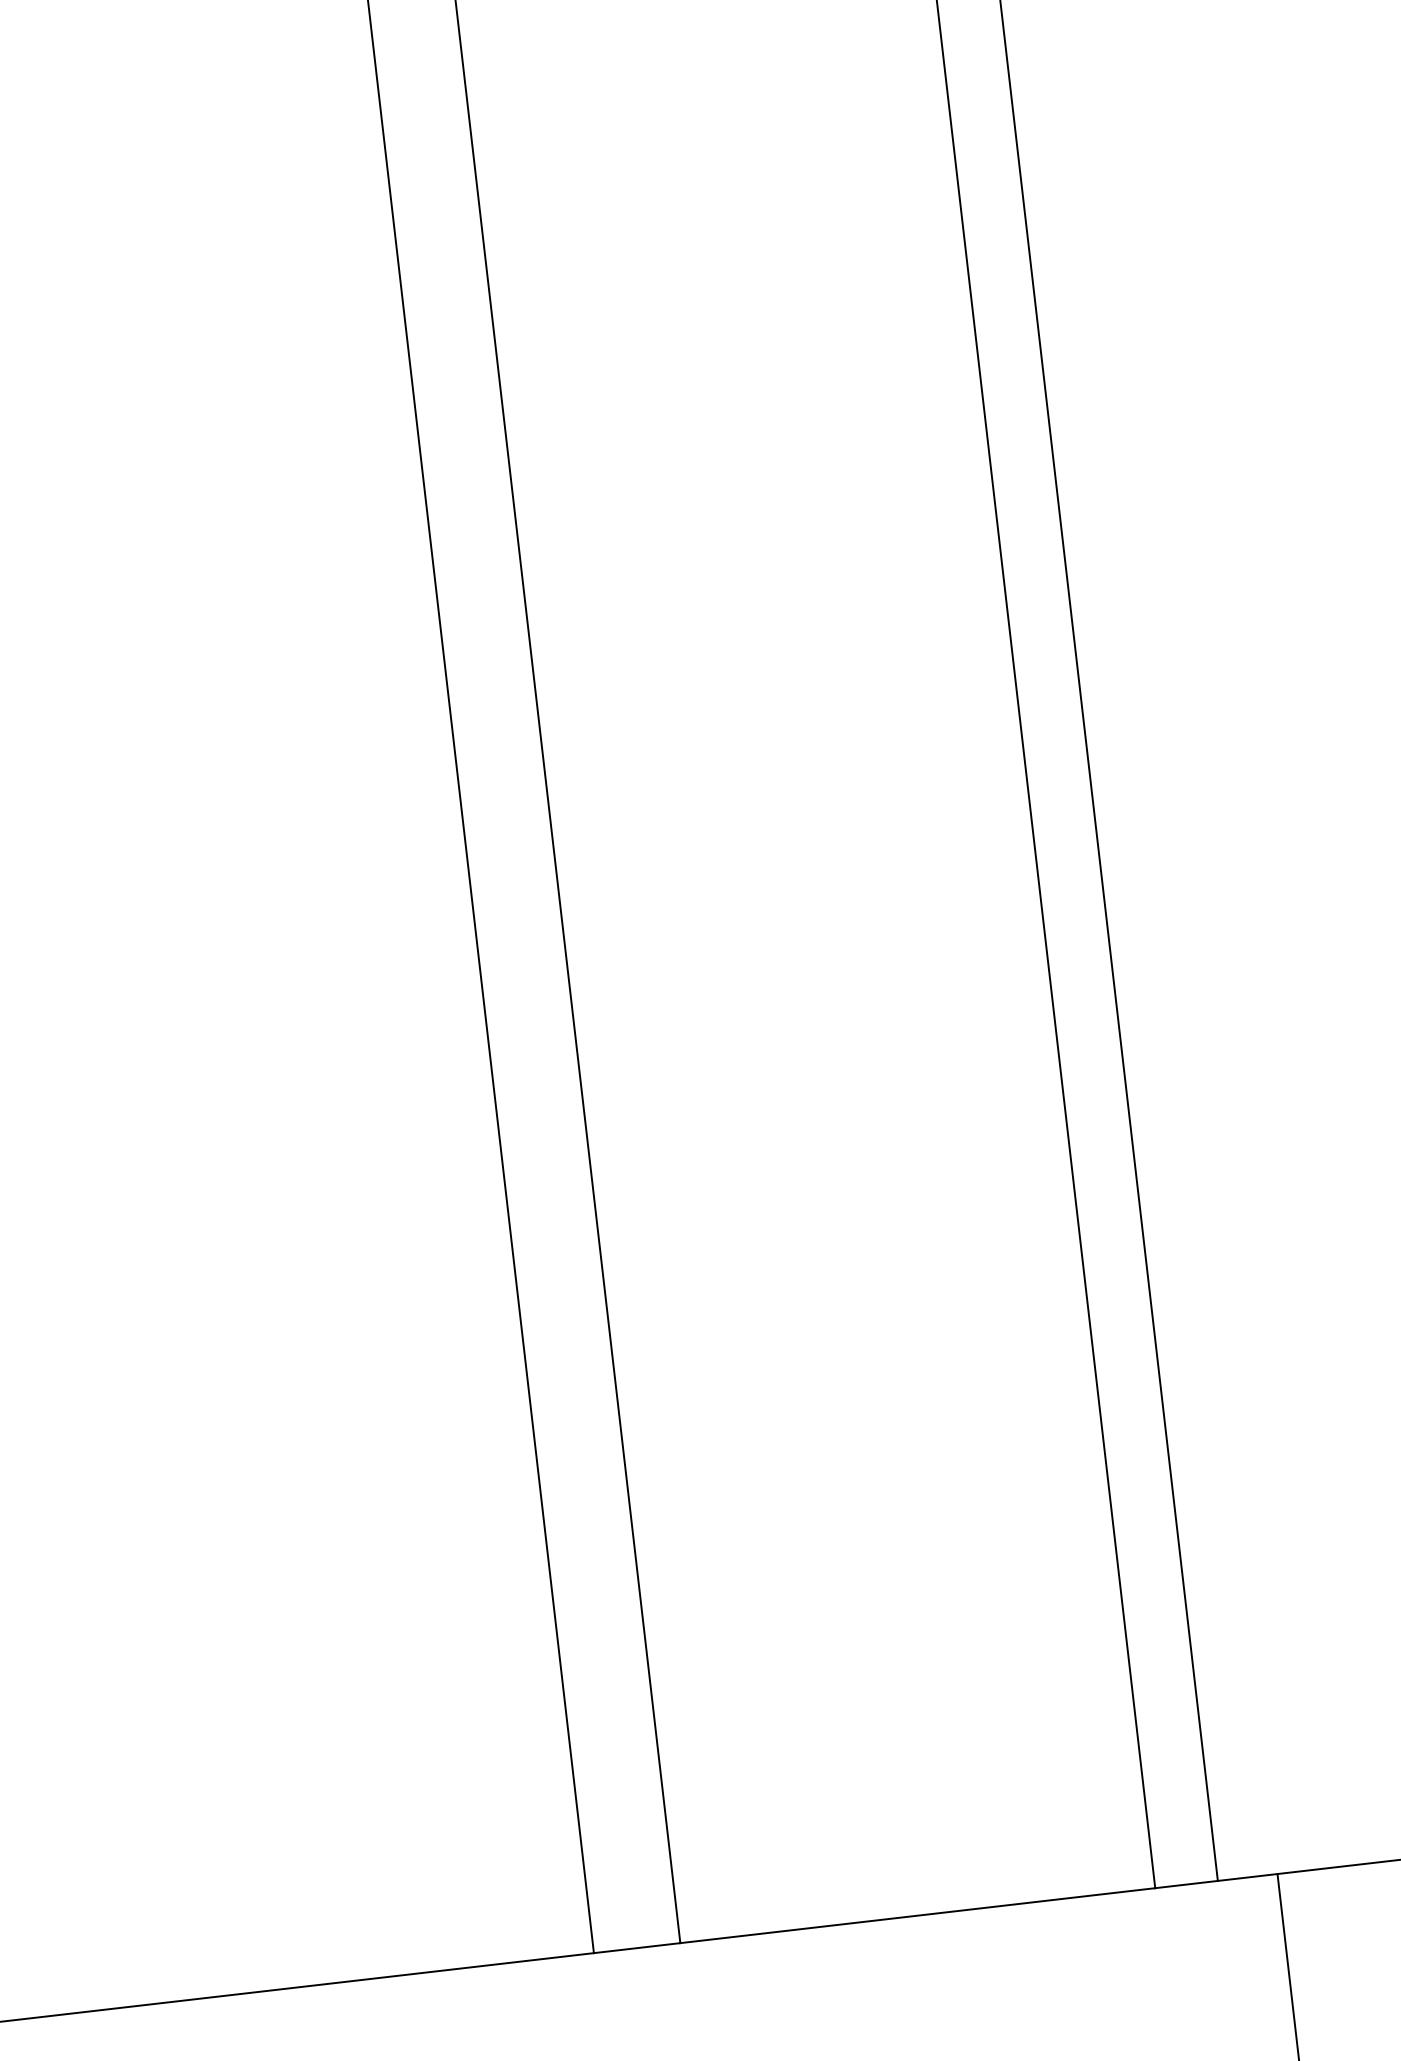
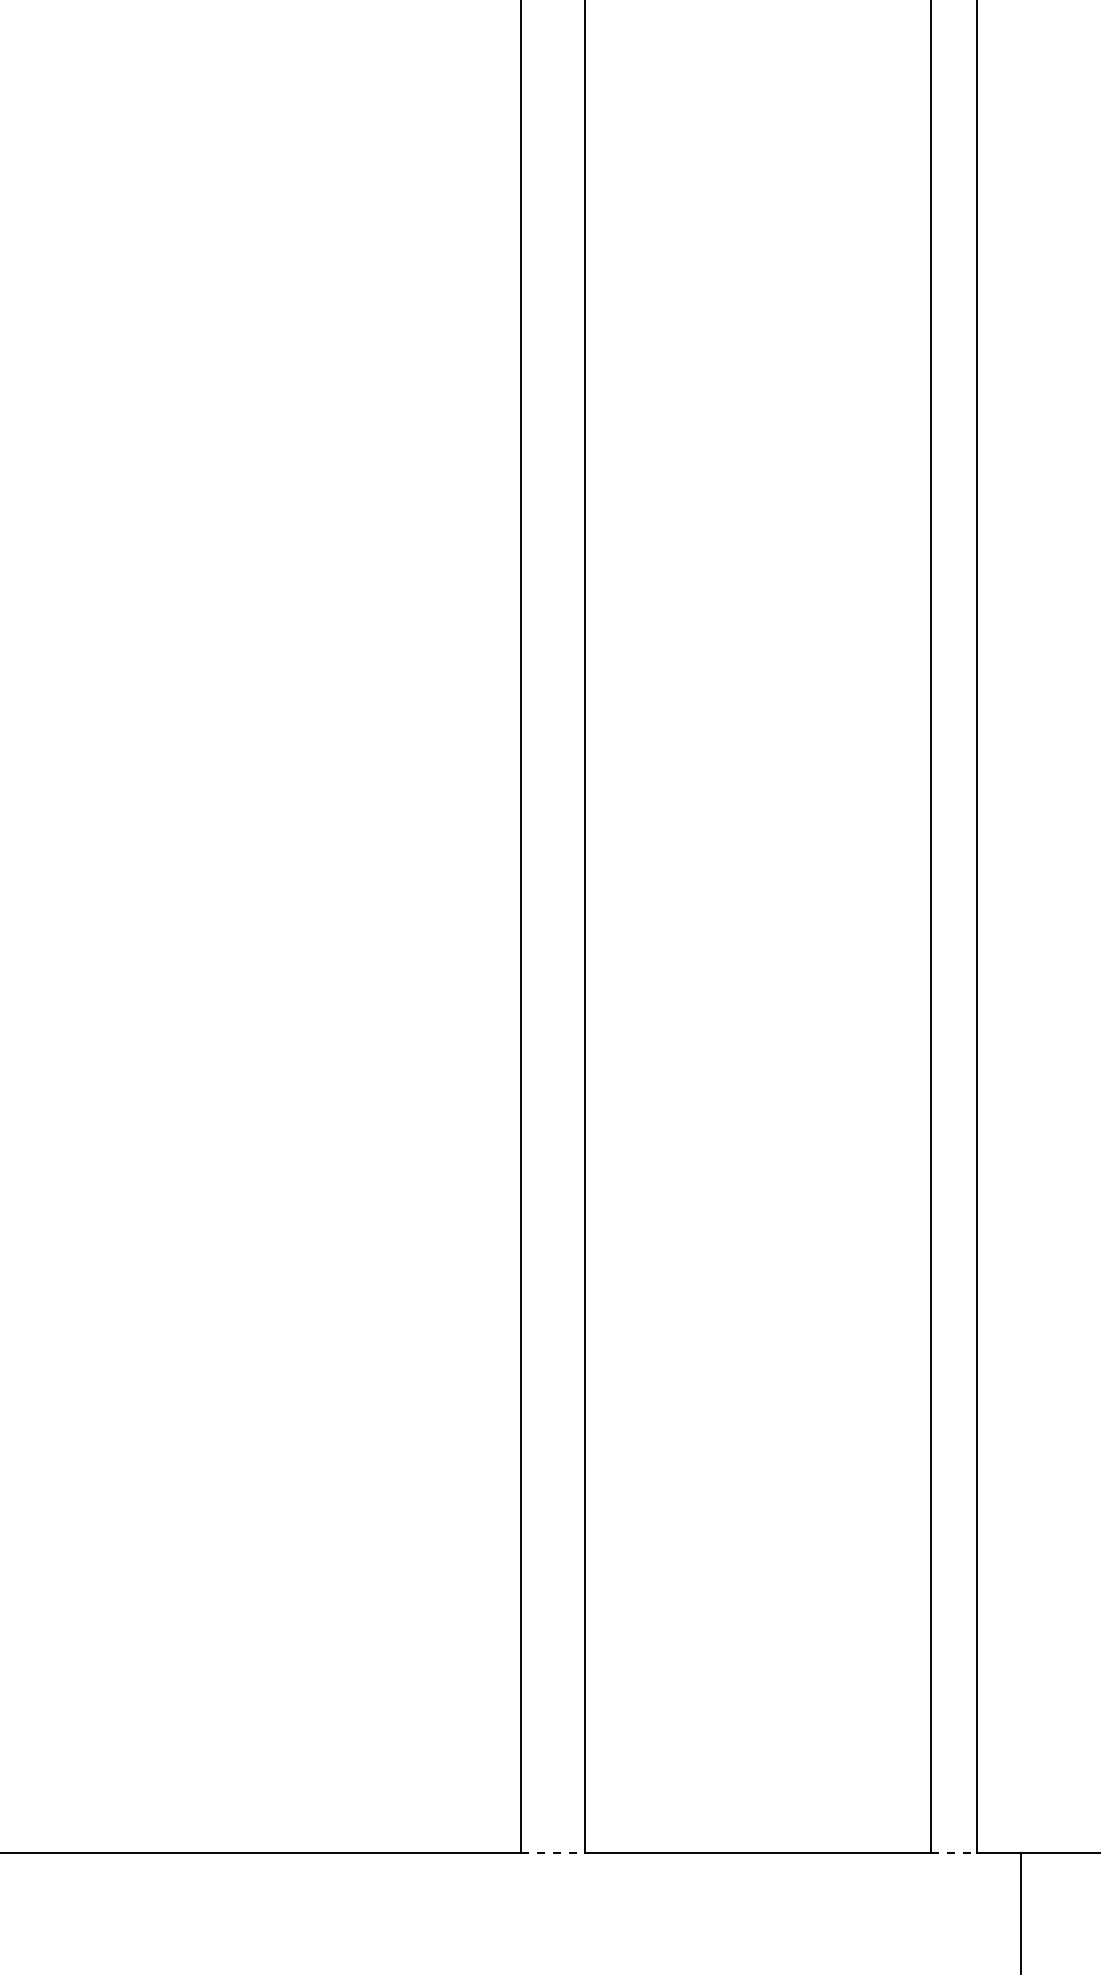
line: (1186, 1884) -> (954, 1852), solid -> dashed
line: (636, 1947) -> (552, 1852), solid -> dashed

